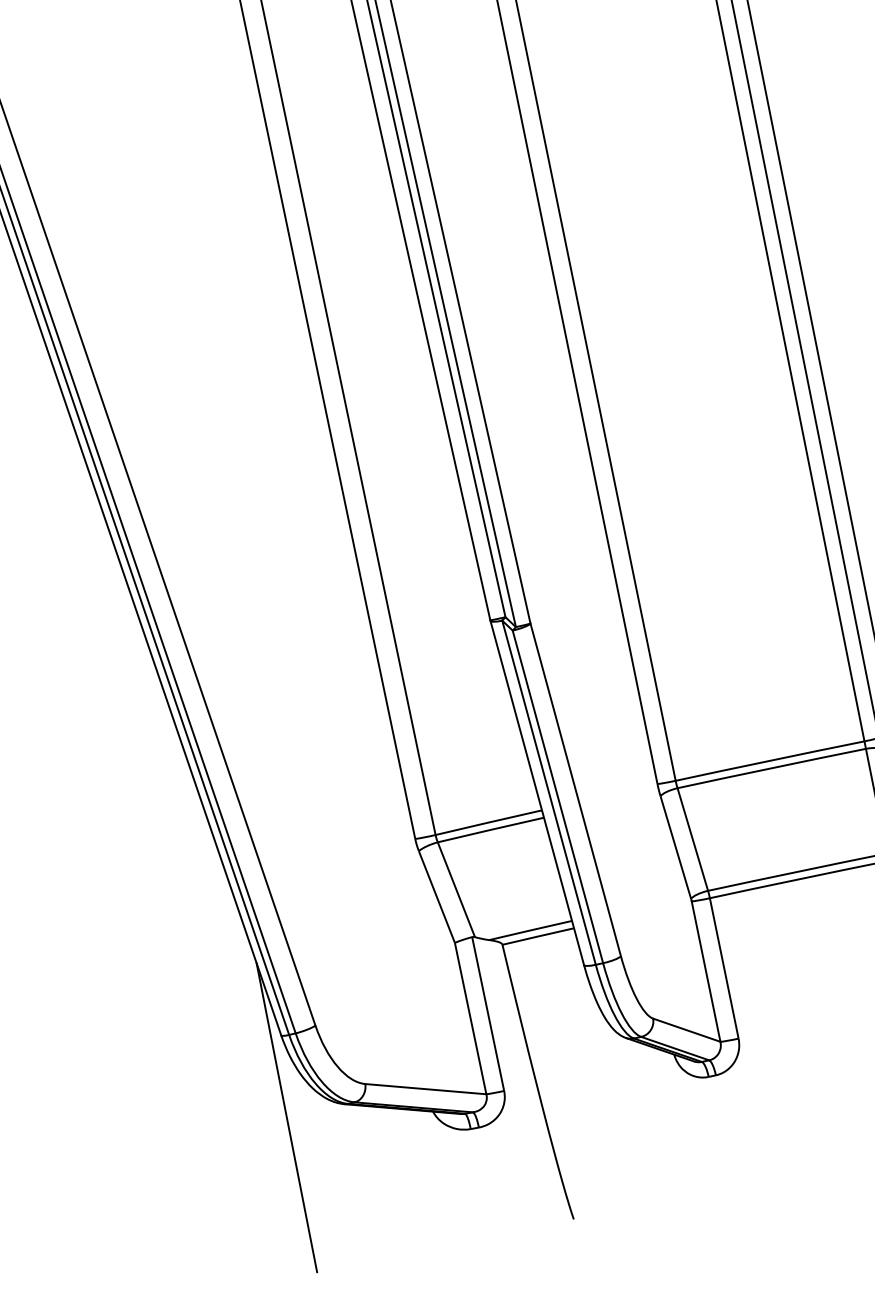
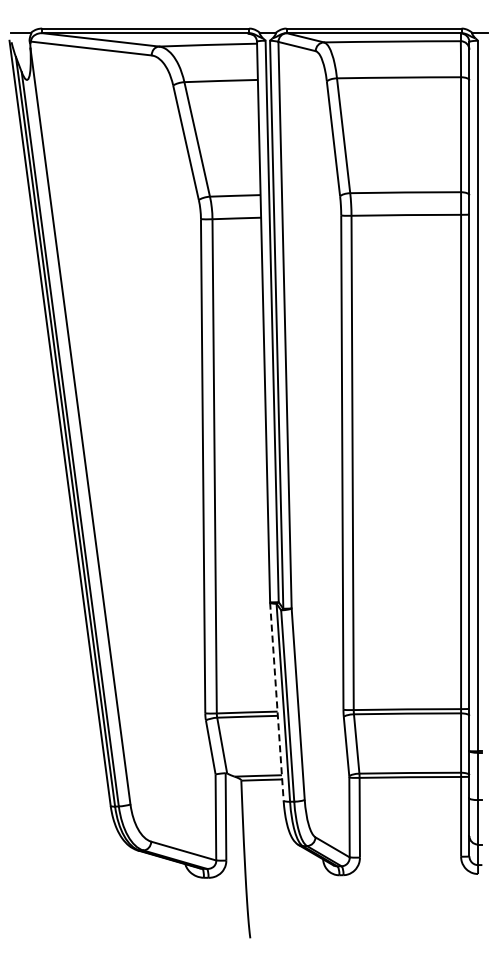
line: (536, 794) -> (276, 702), solid -> dashed
line: (286, 1117) -> (104, 851), removed

